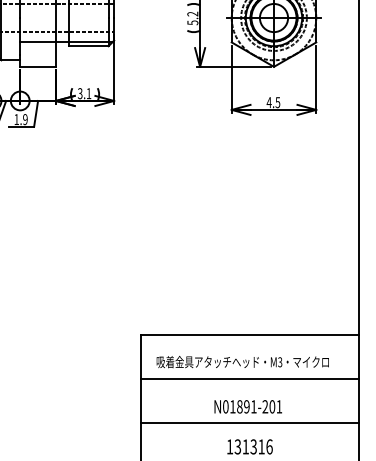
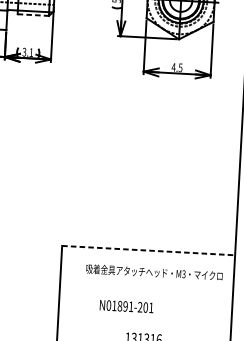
line: (88, 46) -> (33, 15), solid -> dashed
line: (250, 334) -> (148, 250), solid -> dashed
text: (242, 362) -> (154, 272), moved
line: (249, 378) -> (146, 285), removed
text: (247, 406) -> (126, 306), moved
line: (249, 422) -> (144, 319), removed

